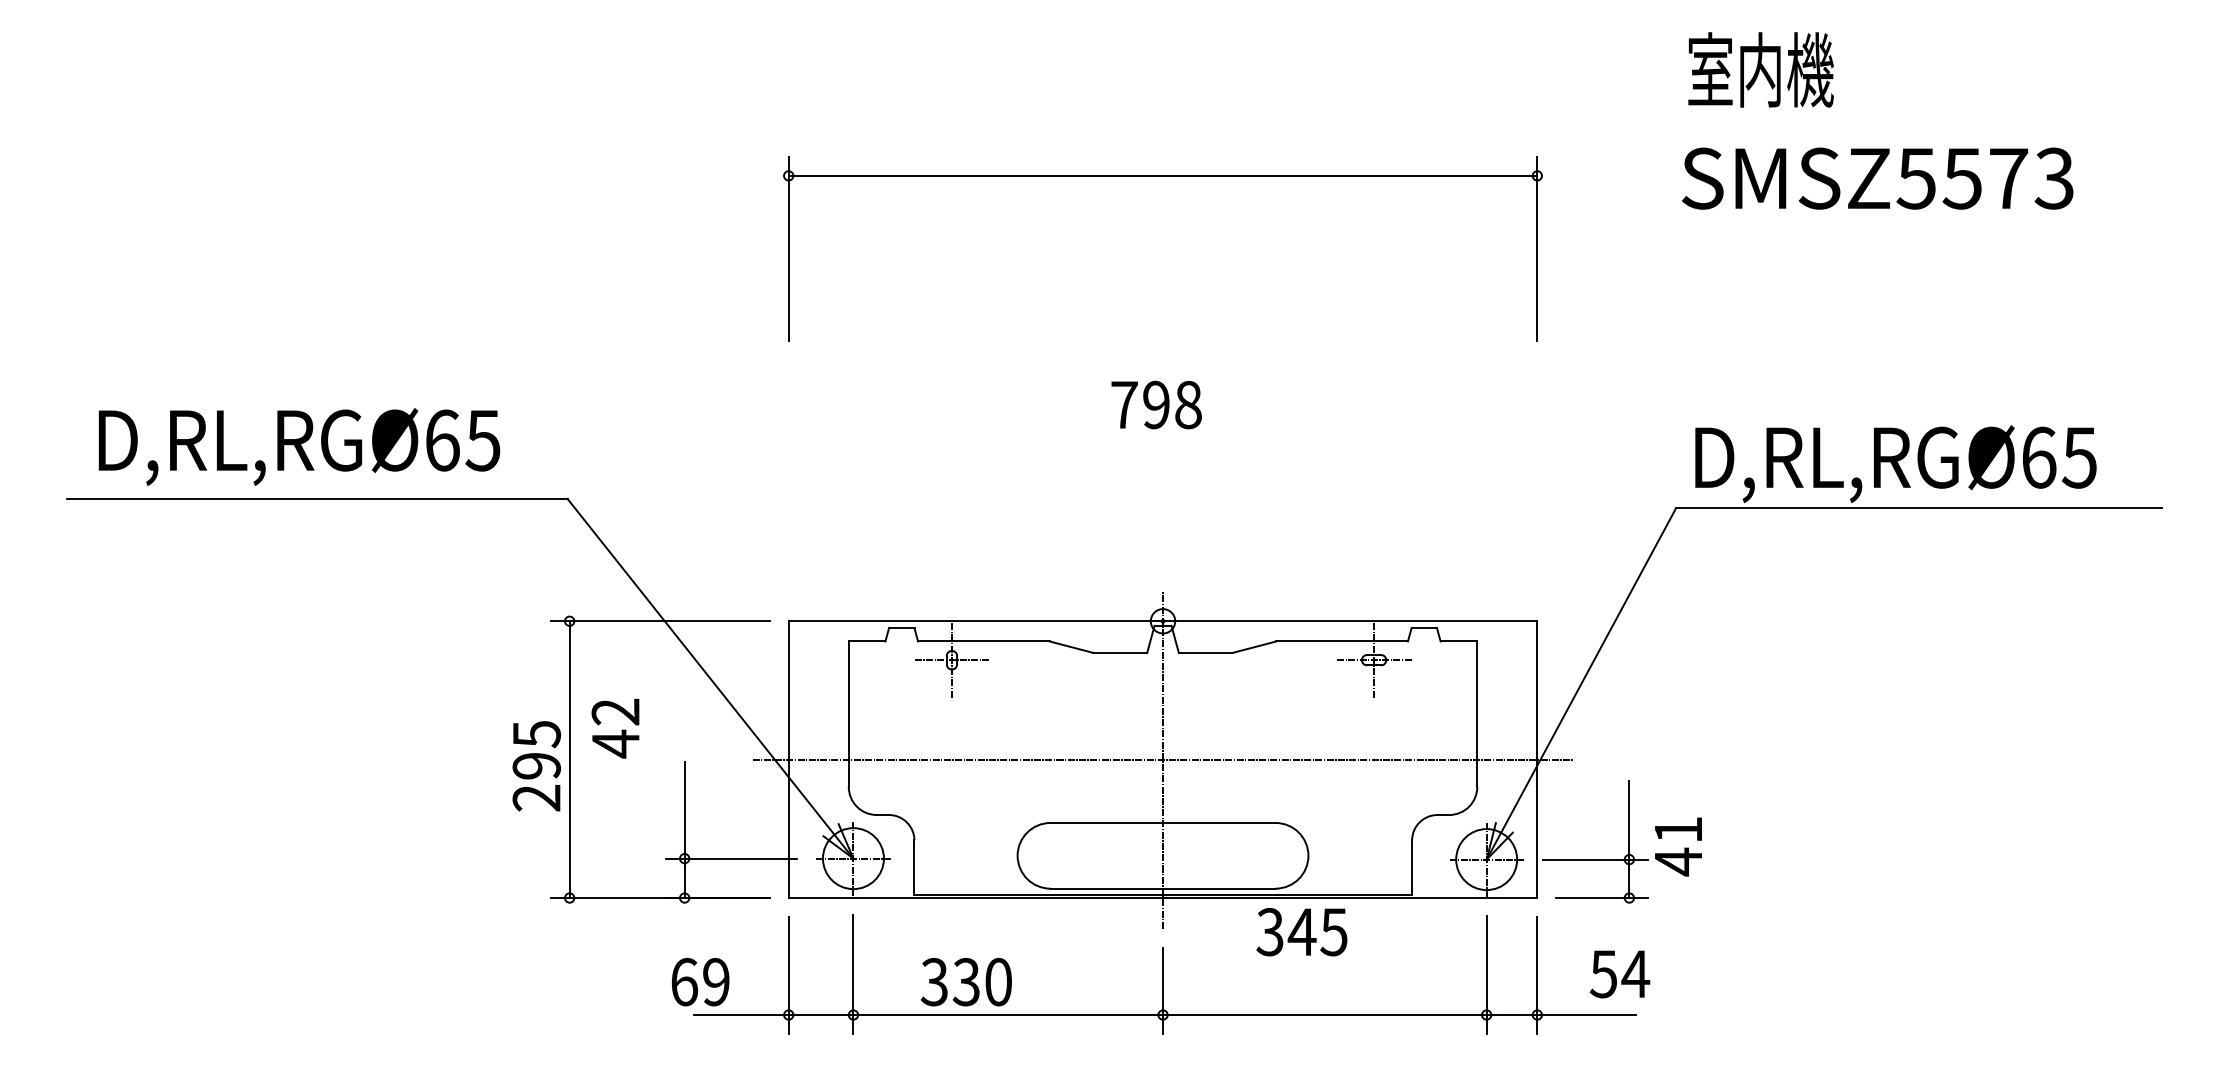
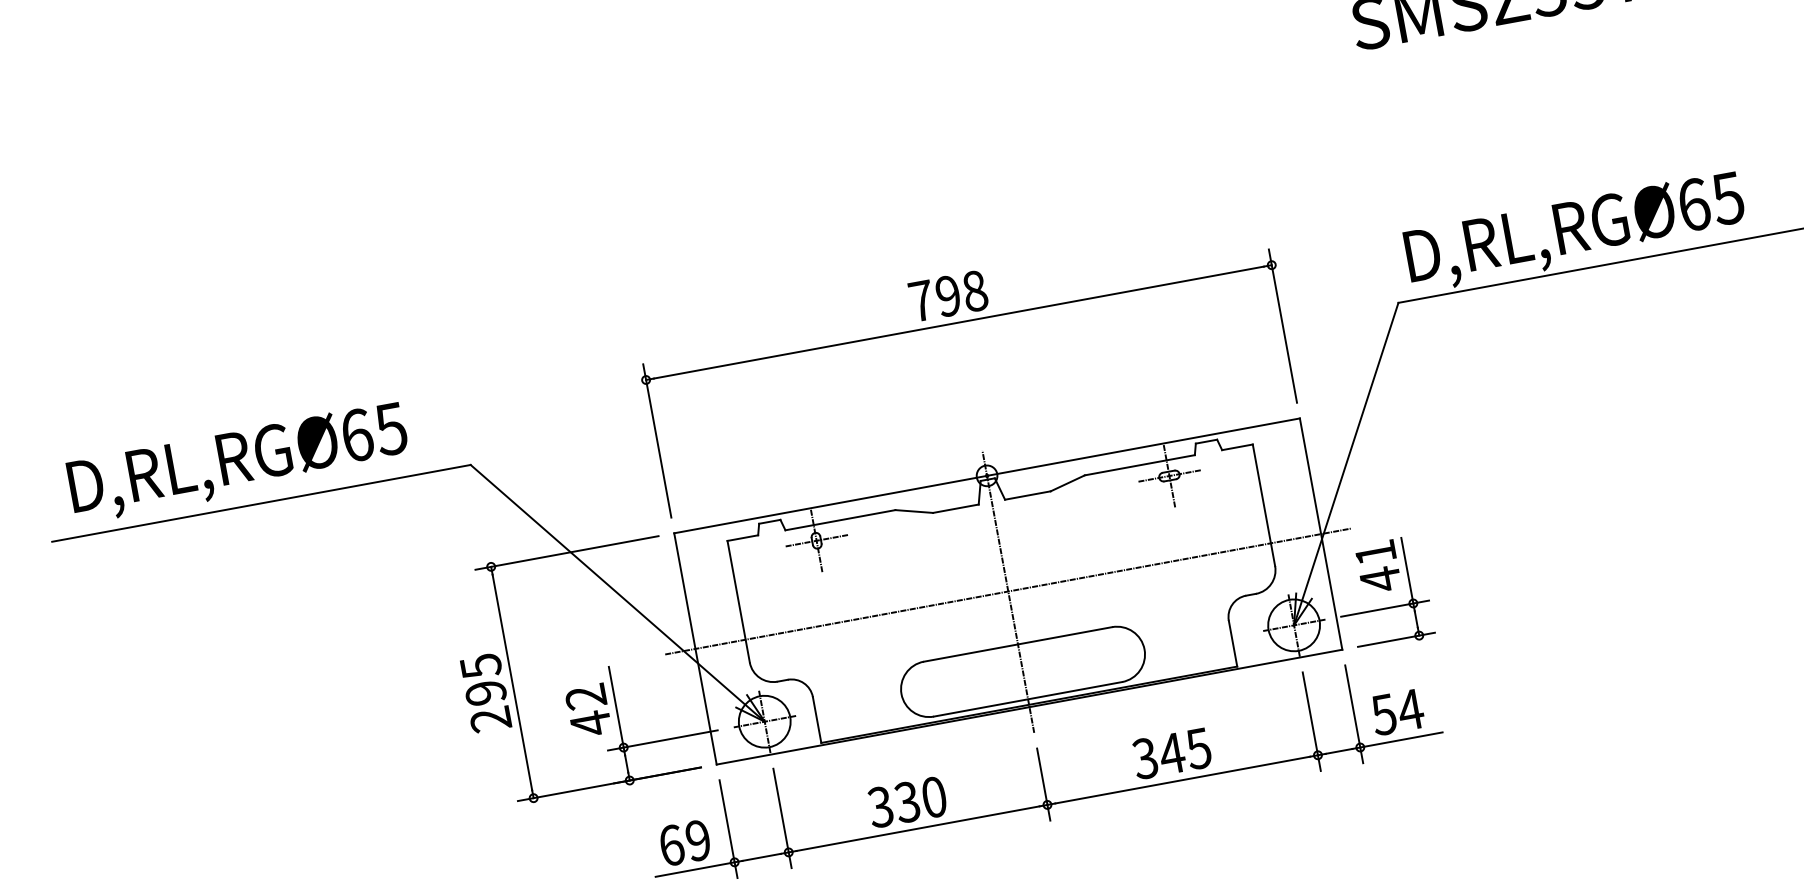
part: (1162, 176) -> (958, 323), moved
text: (615, 728) -> (588, 710), moved
text: (1678, 846) -> (1378, 566), moved
text: (1301, 932) -> (1171, 754), moved
text: (1619, 974) -> (1397, 712), moved
text: (700, 982) -> (685, 843), moved
text: (966, 982) -> (907, 802), moved

